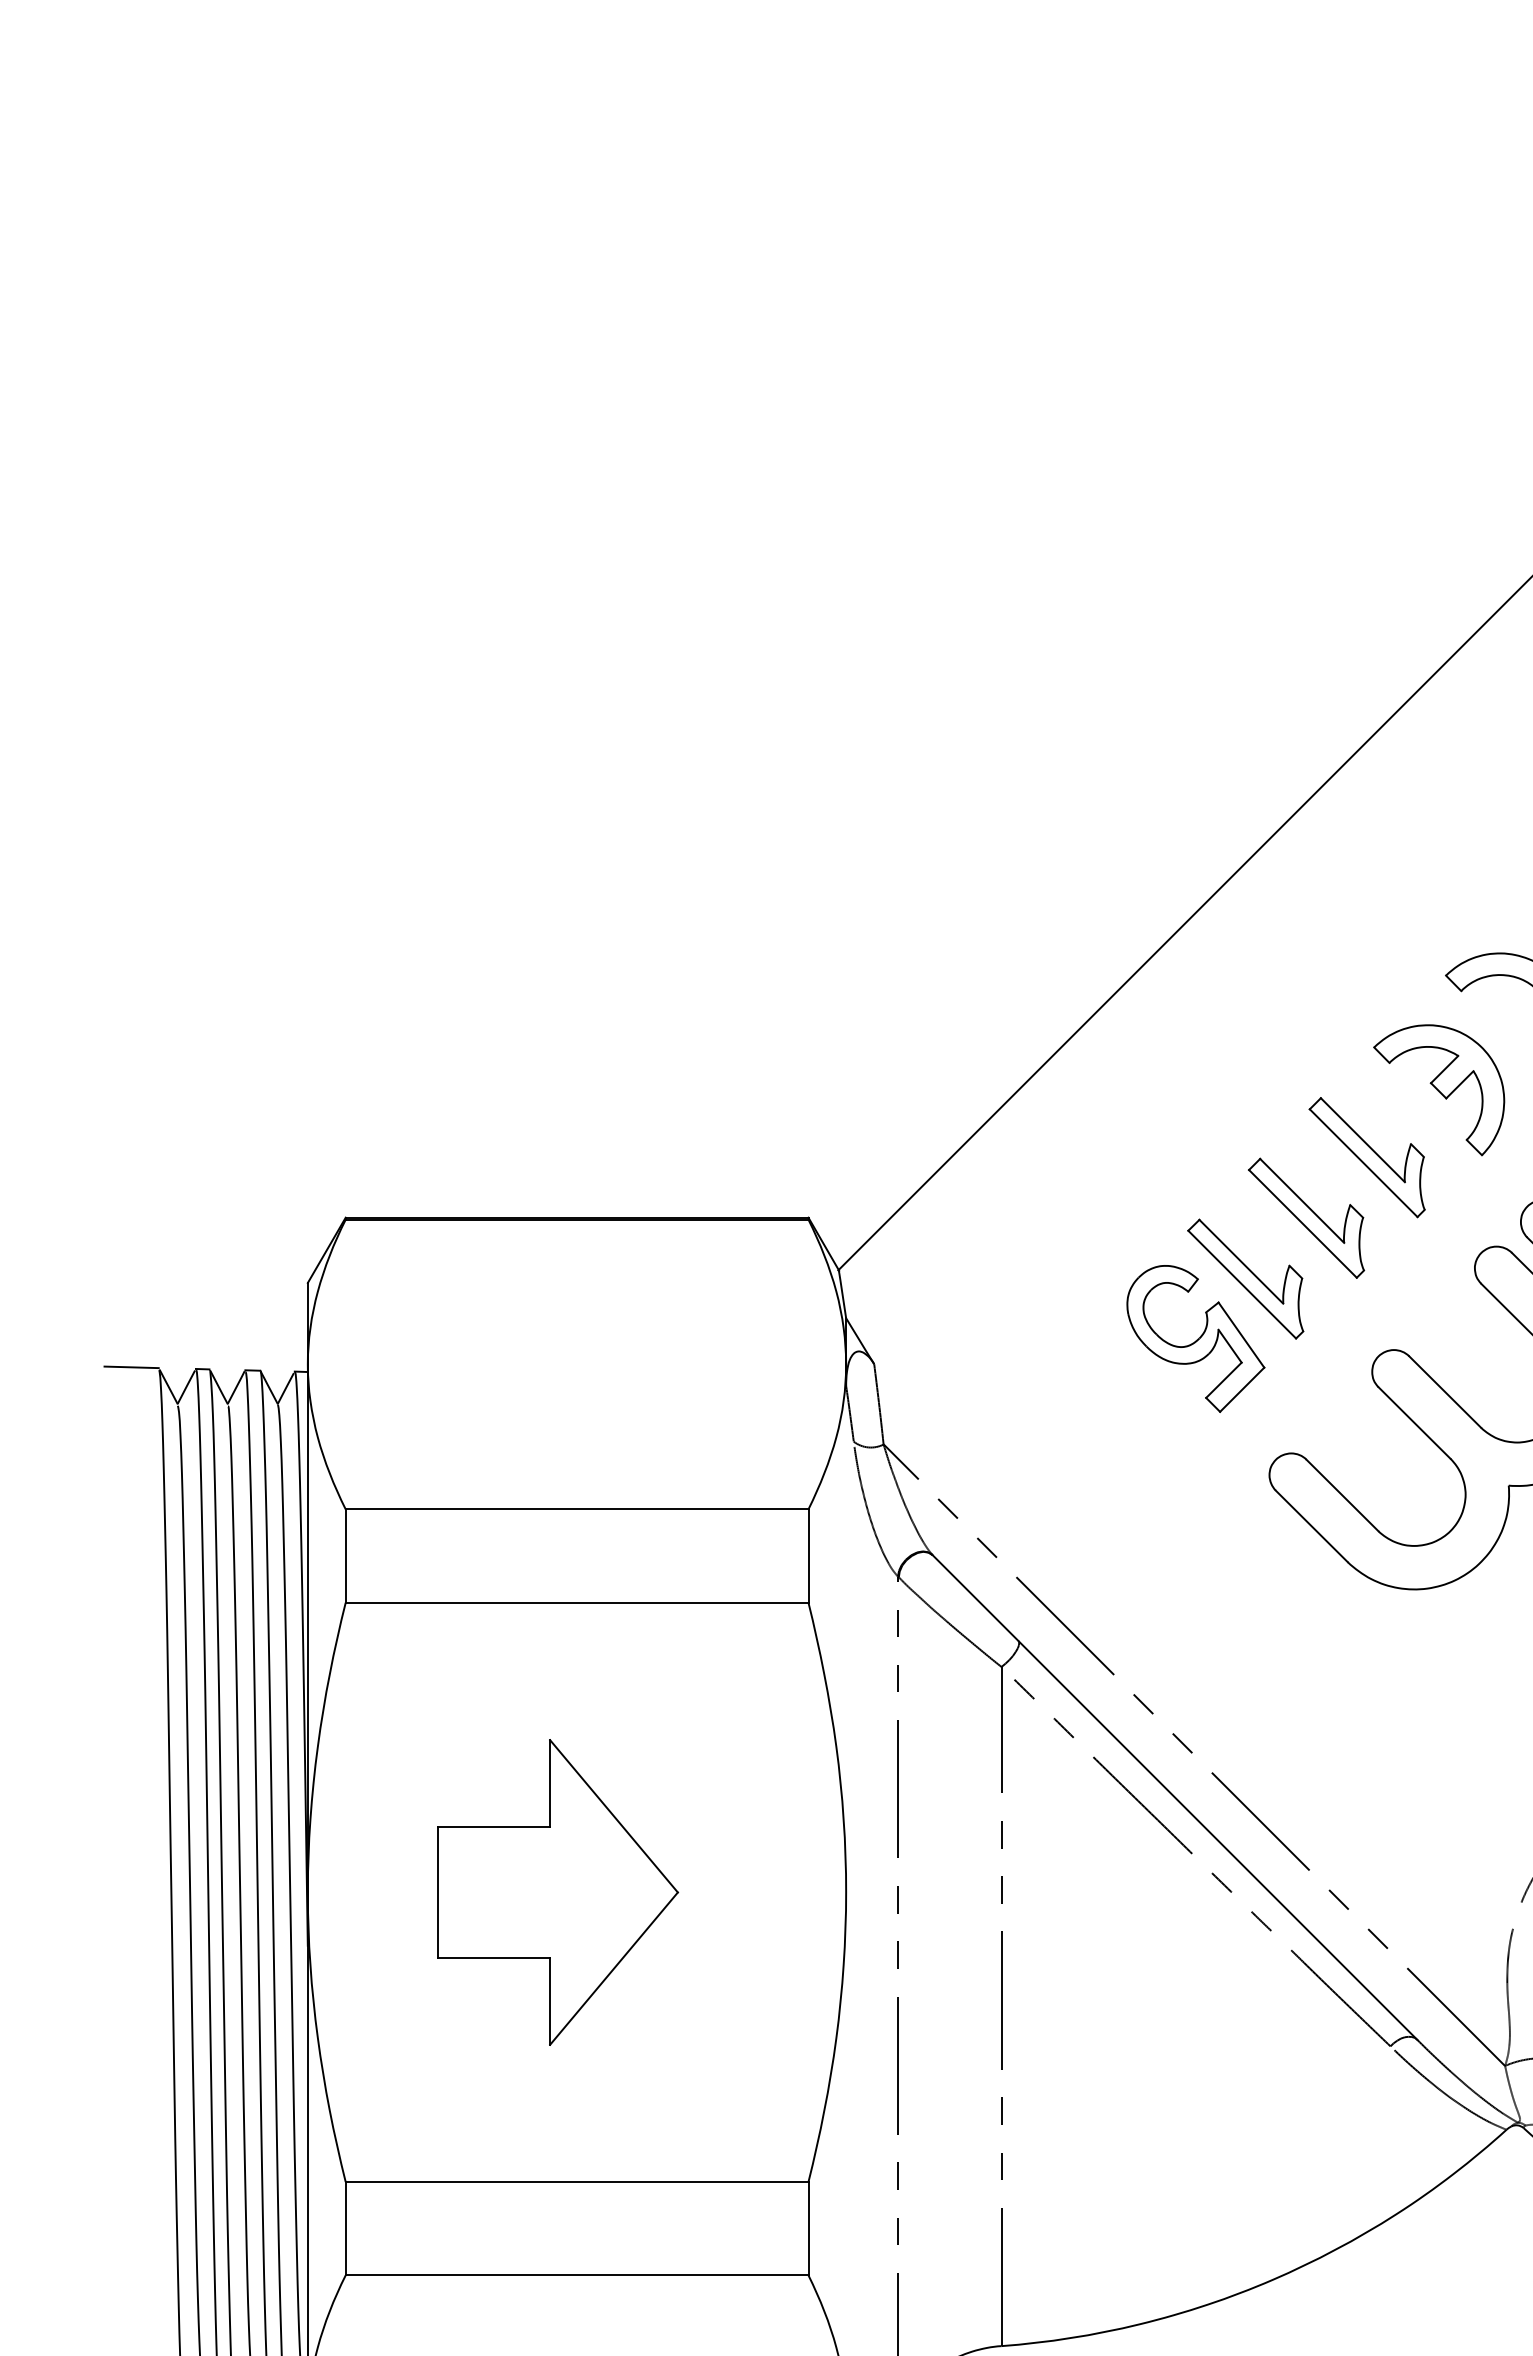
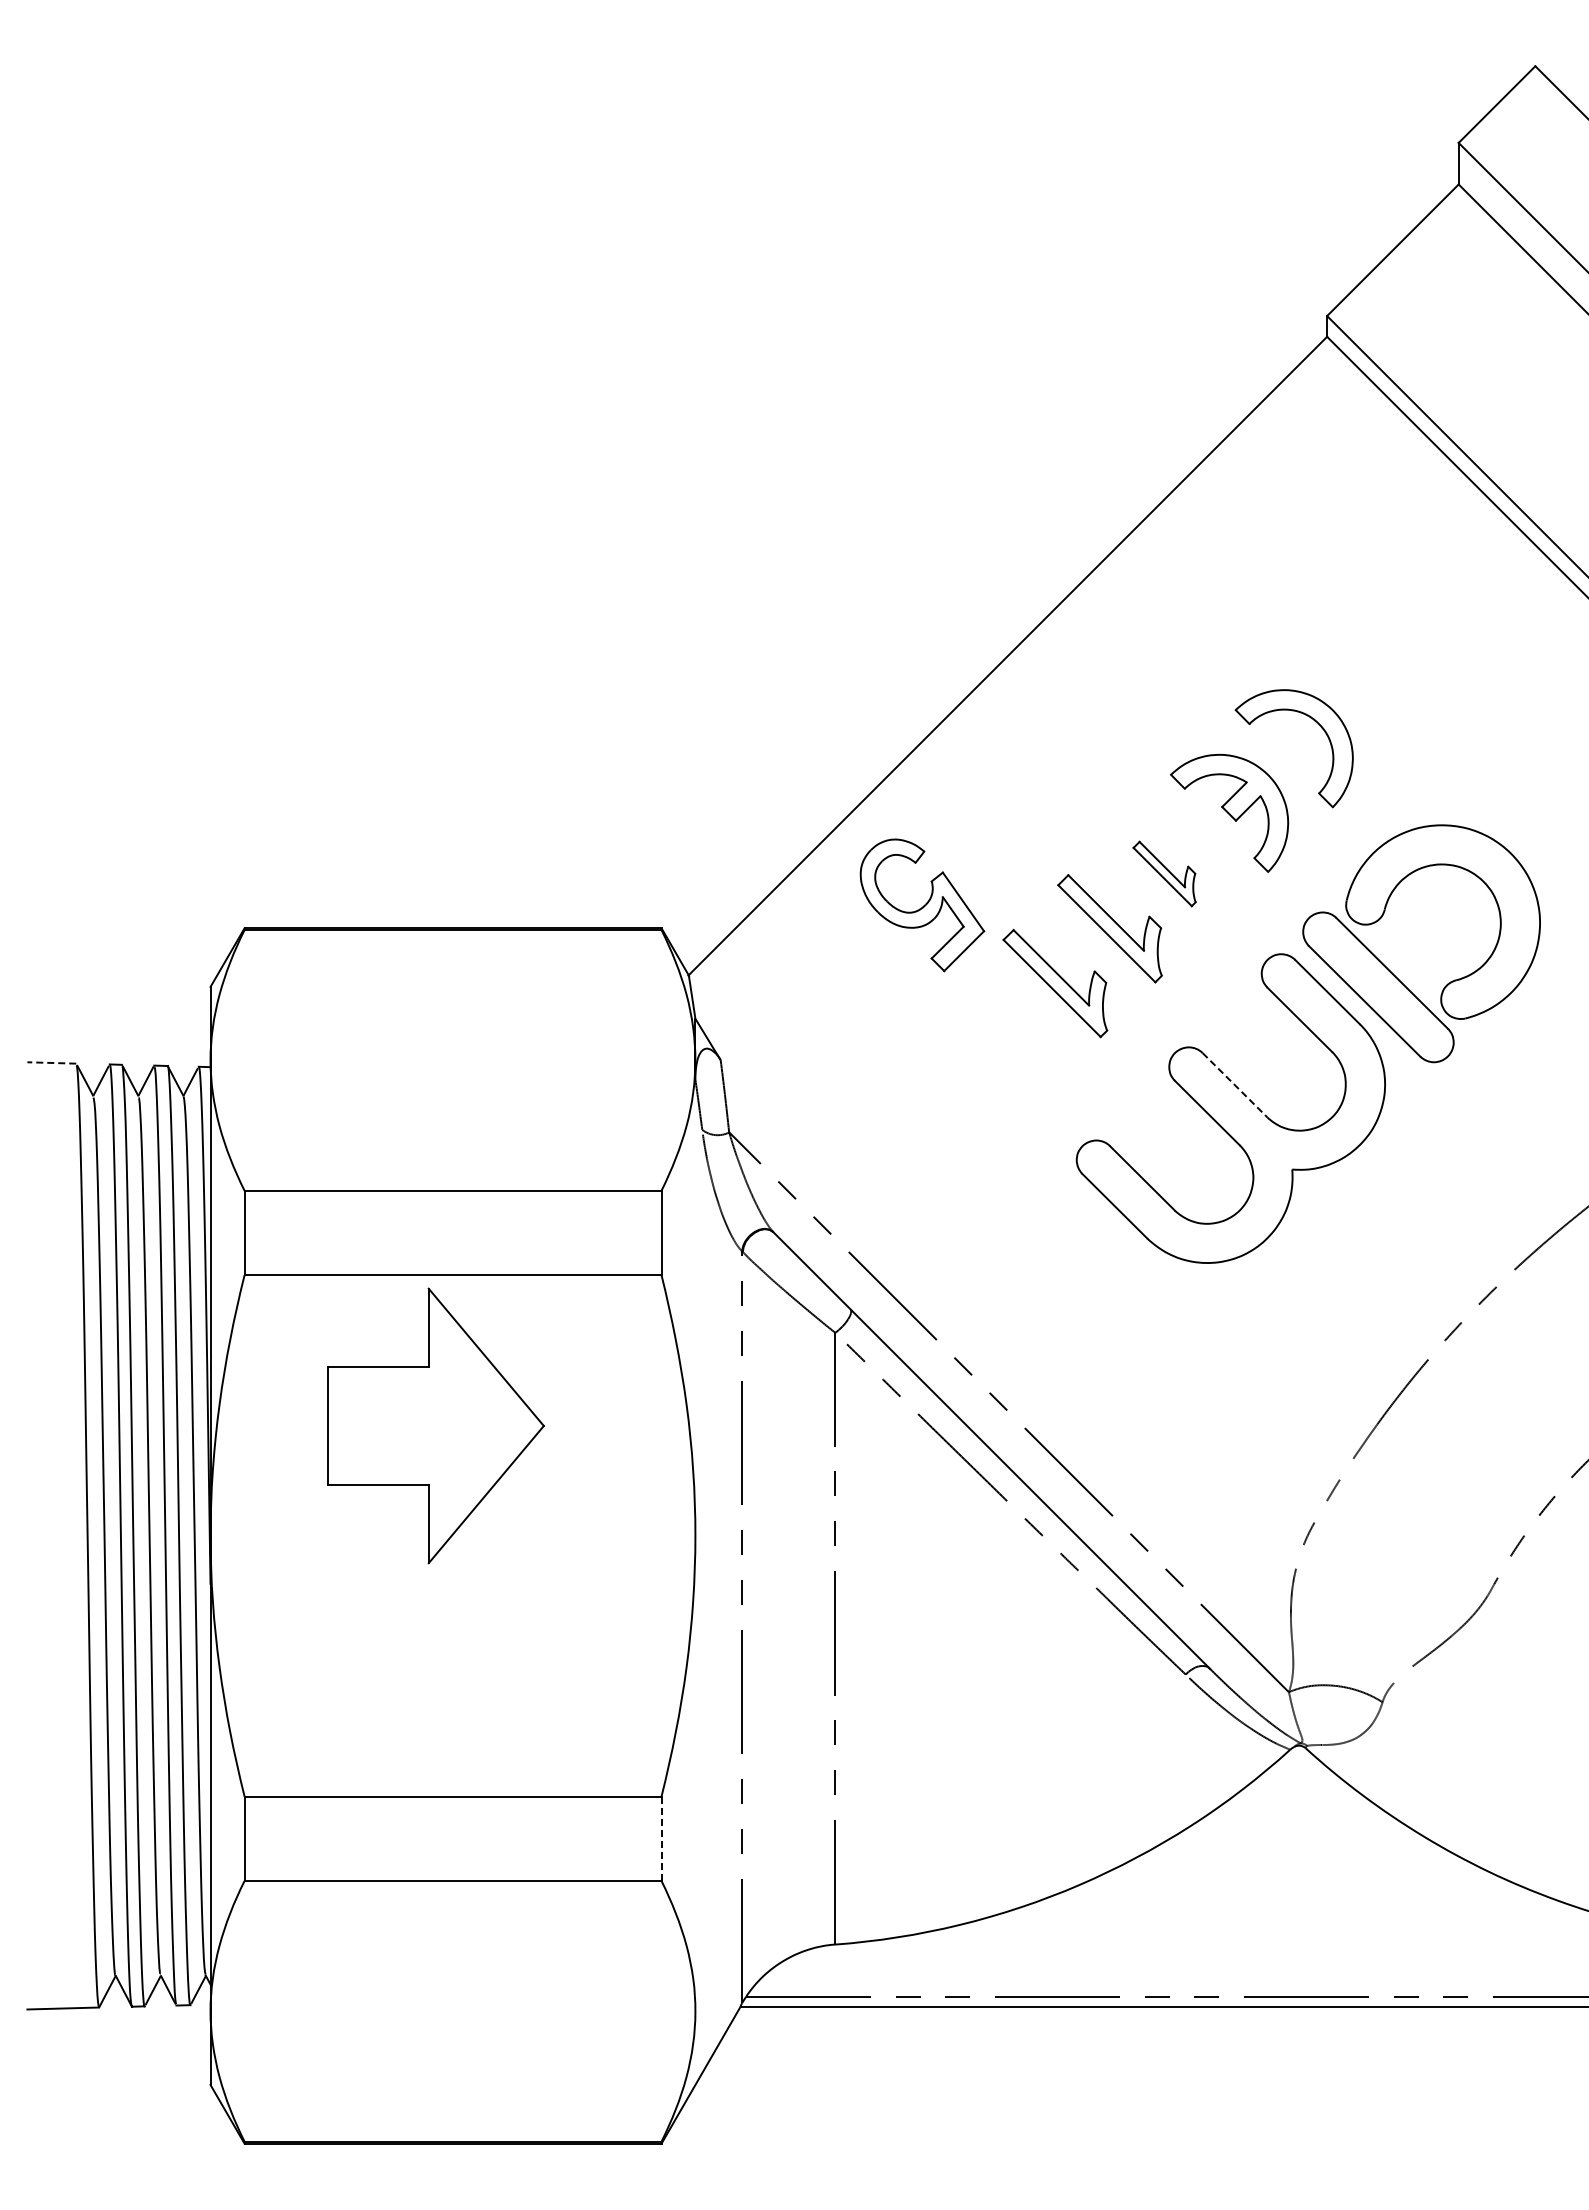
part: (1366, 1157) -> (1164, 873), size x0.6
part: (1195, 1339) -> (922, 905), moved
line: (131, 1366) -> (51, 1062), solid -> dashed
line: (1444, 1392) -> (1234, 1085), solid -> dashed
part: (557, 1891) -> (435, 1425), moved
line: (808, 2228) -> (661, 1838), solid -> dashed

